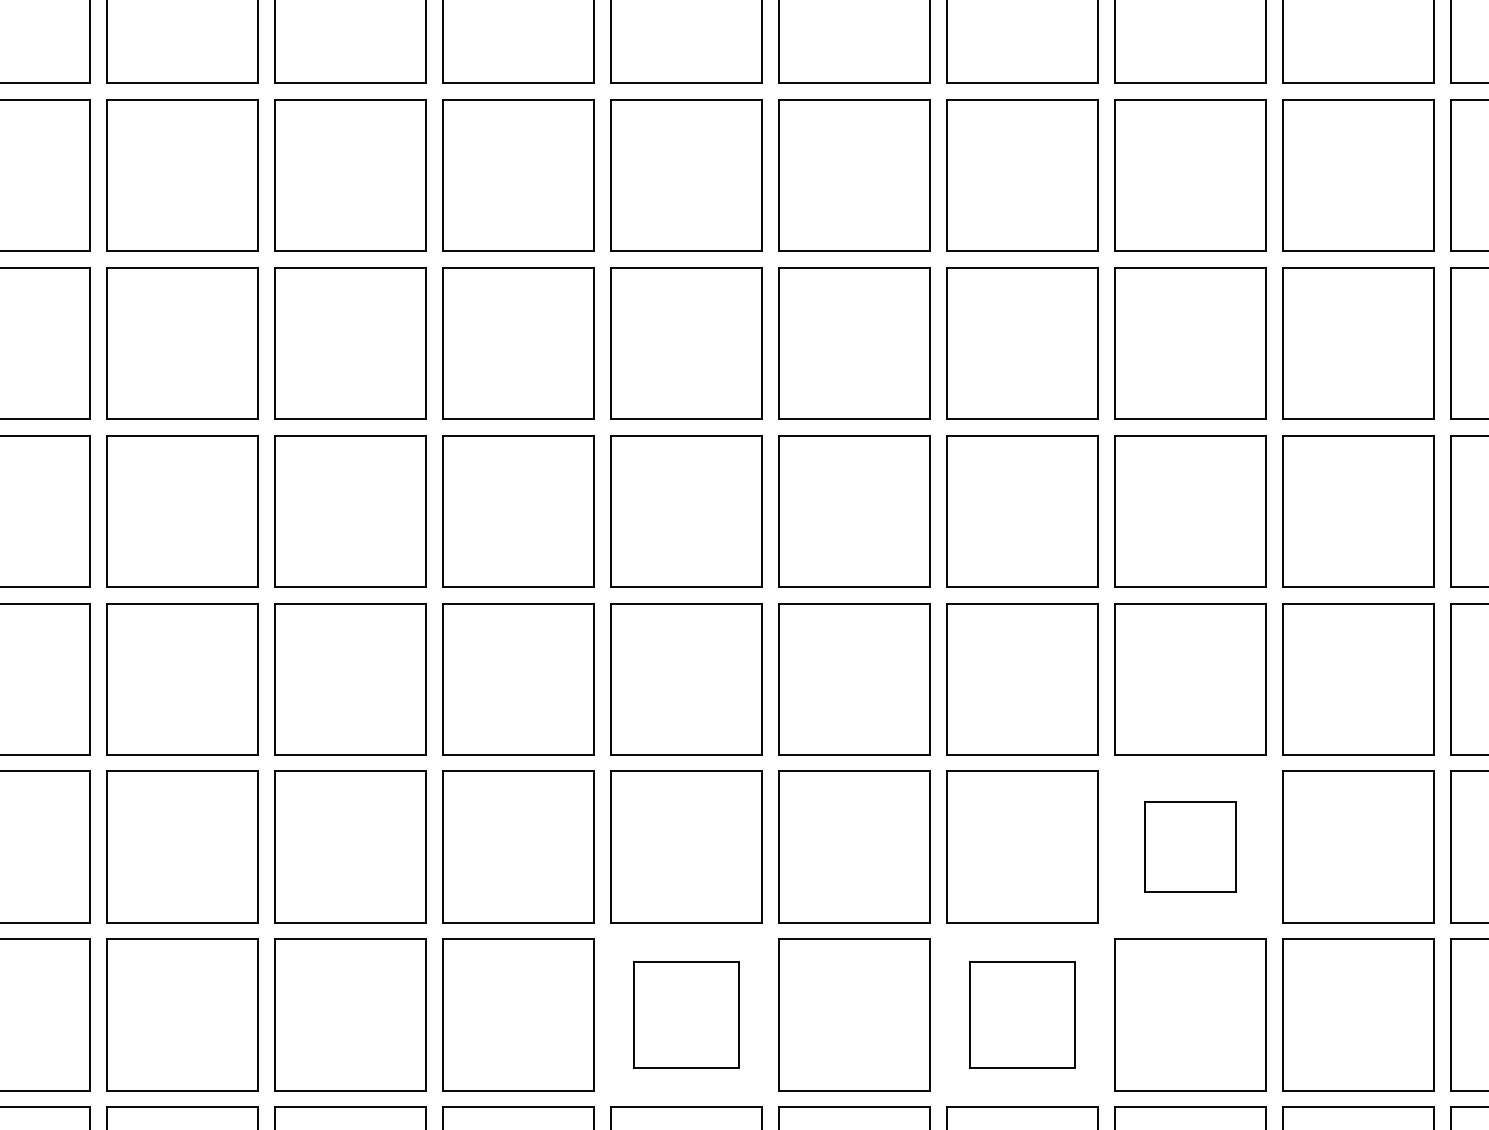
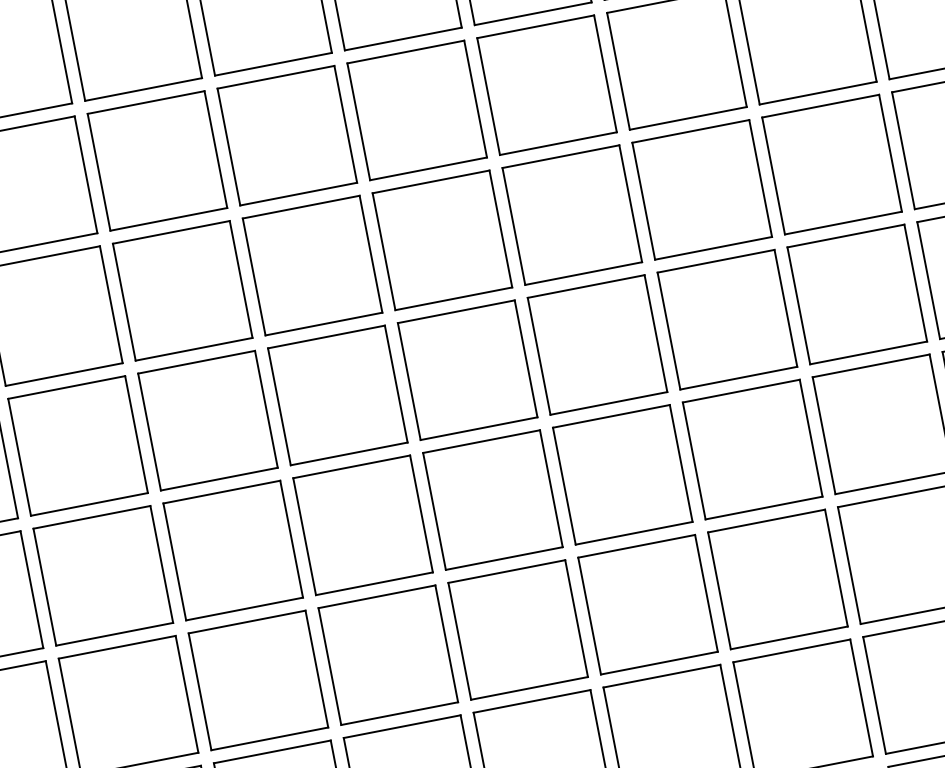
part: (1190, 846) -> (752, 449), size x1.67
part: (686, 1014) -> (388, 654), size x1.43
part: (1022, 1014) -> (648, 604), size x1.43

